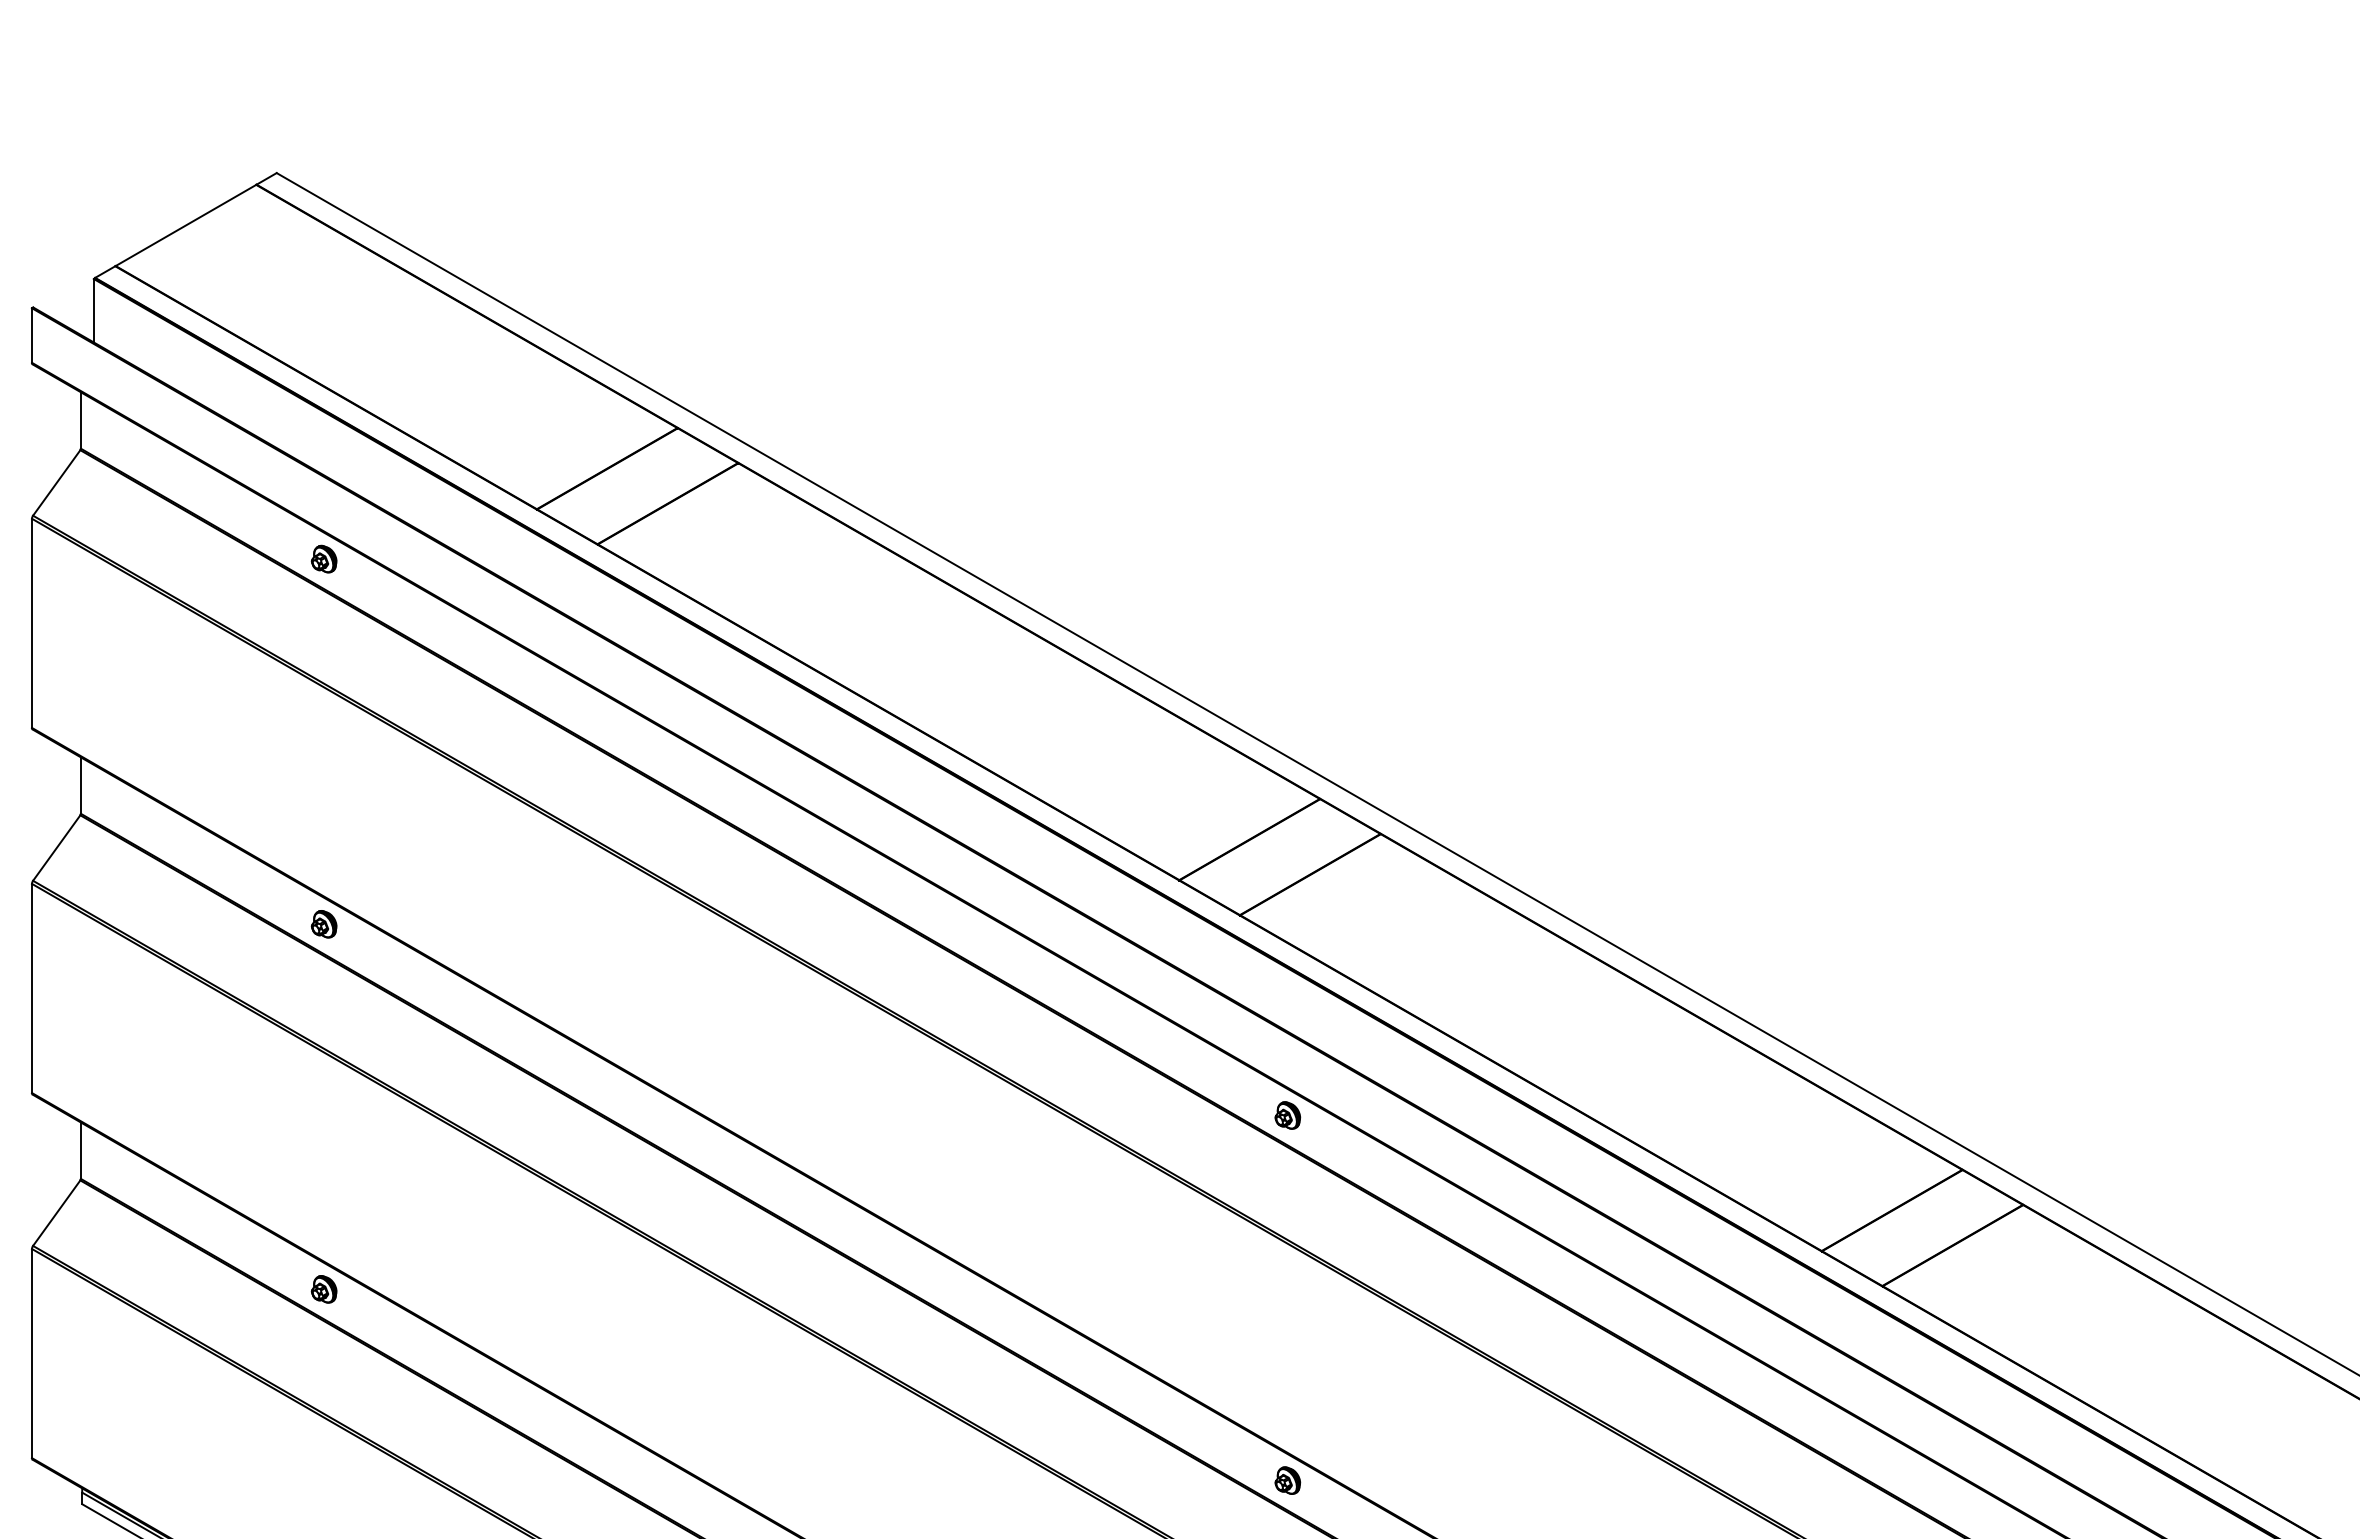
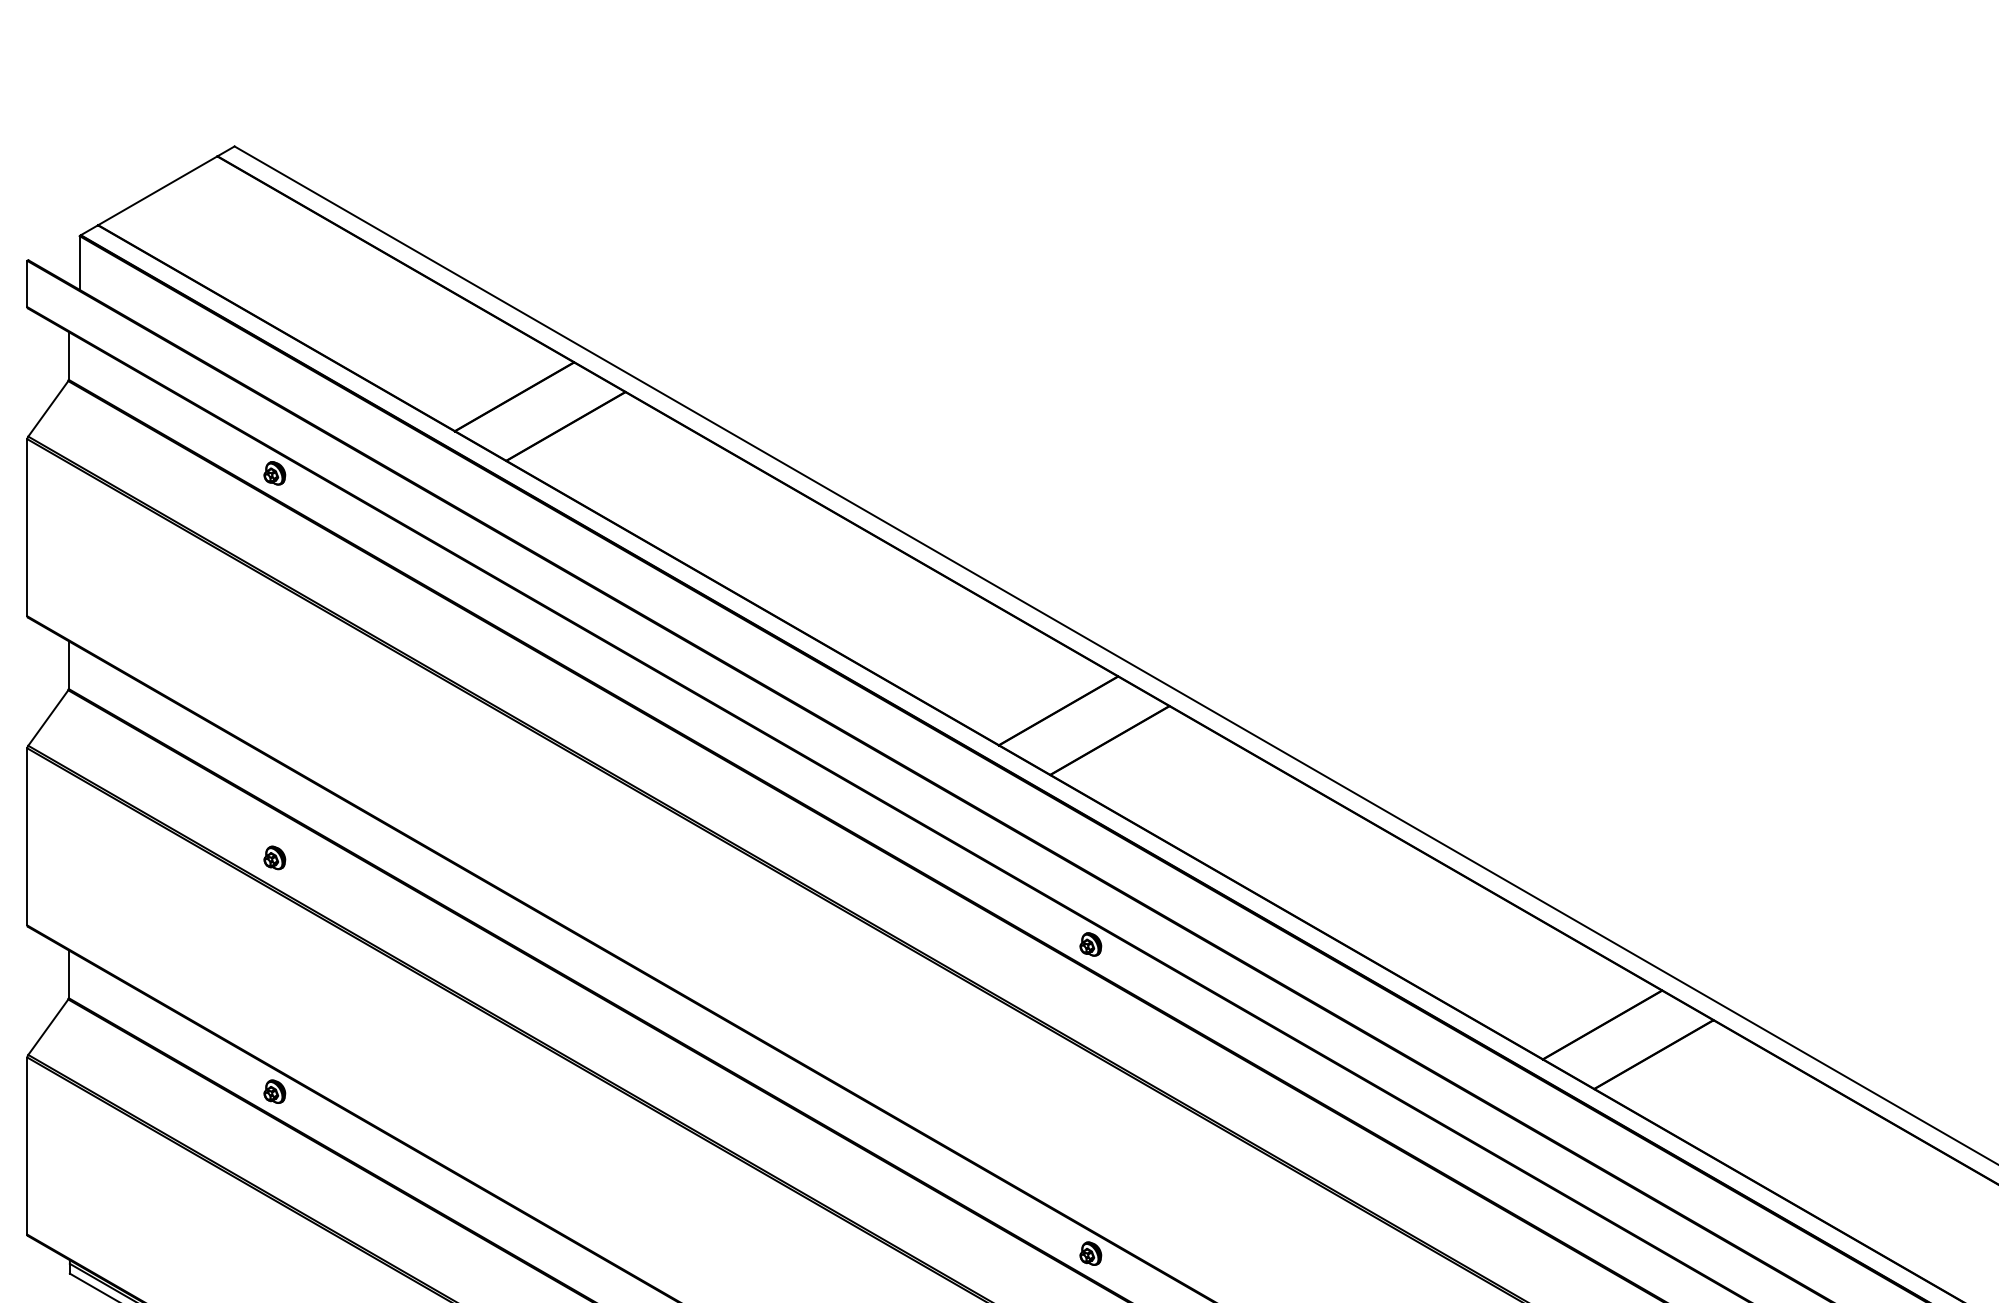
part: (323, 924) -> (274, 858), moved

